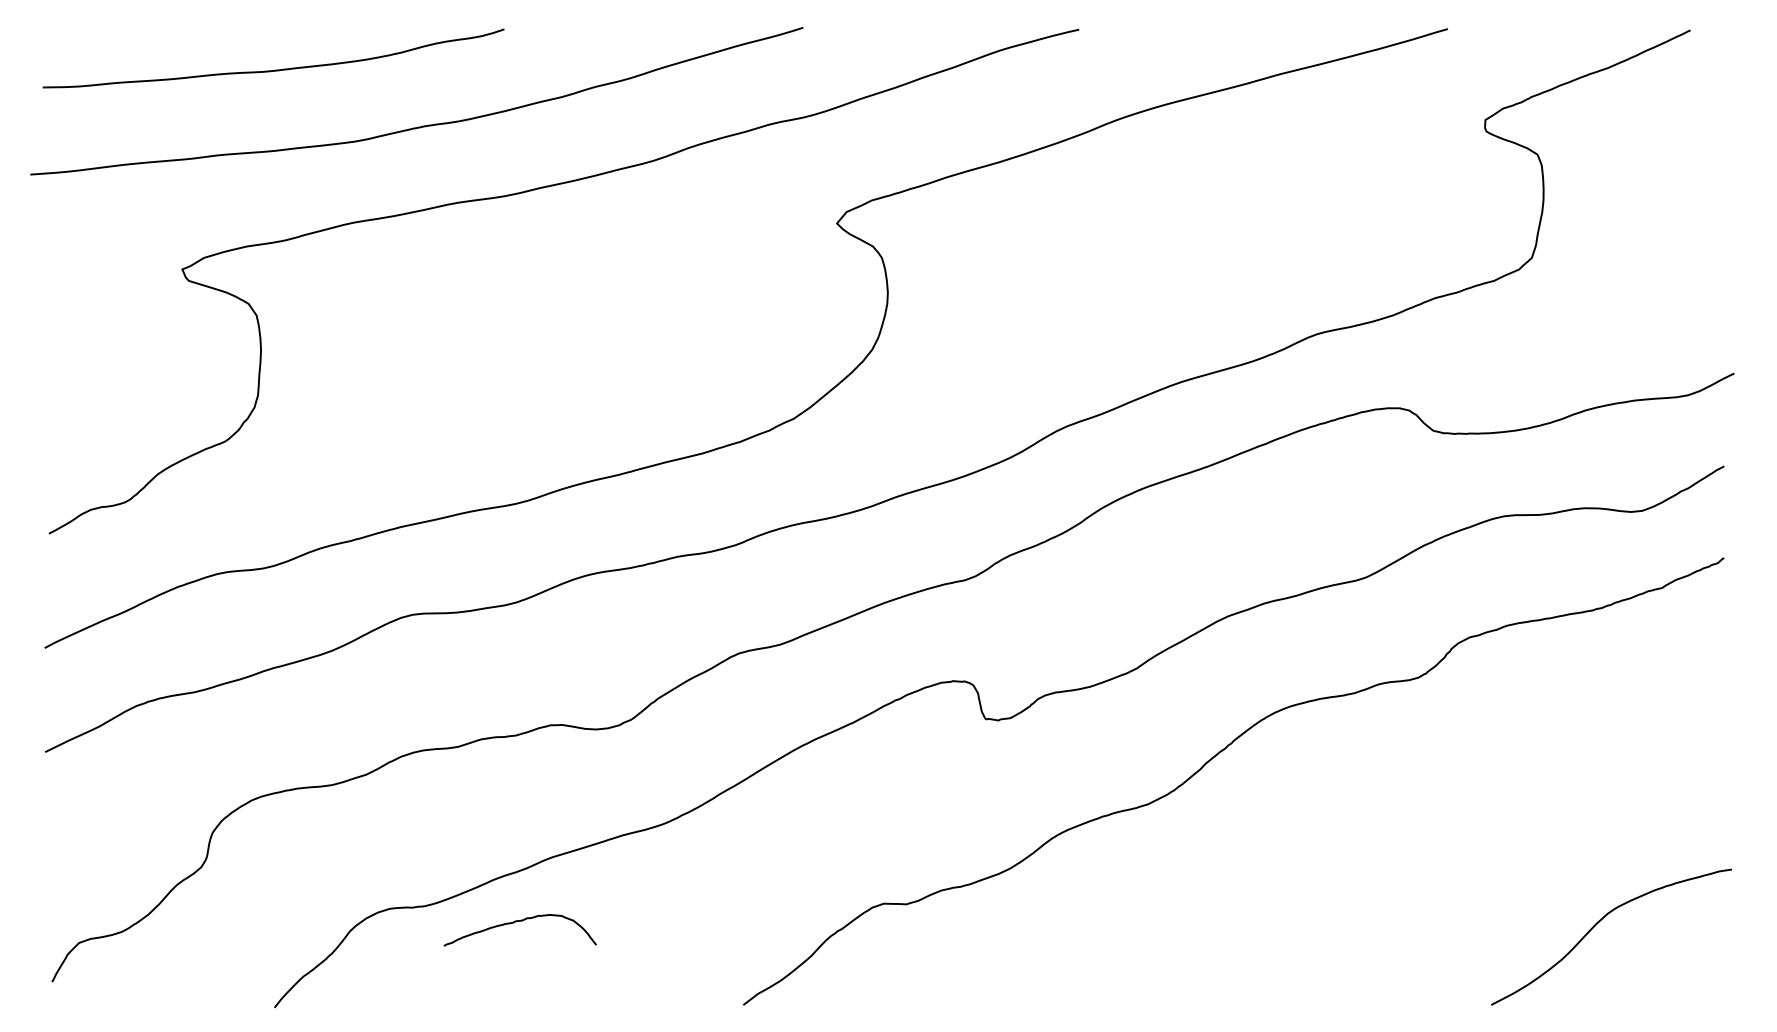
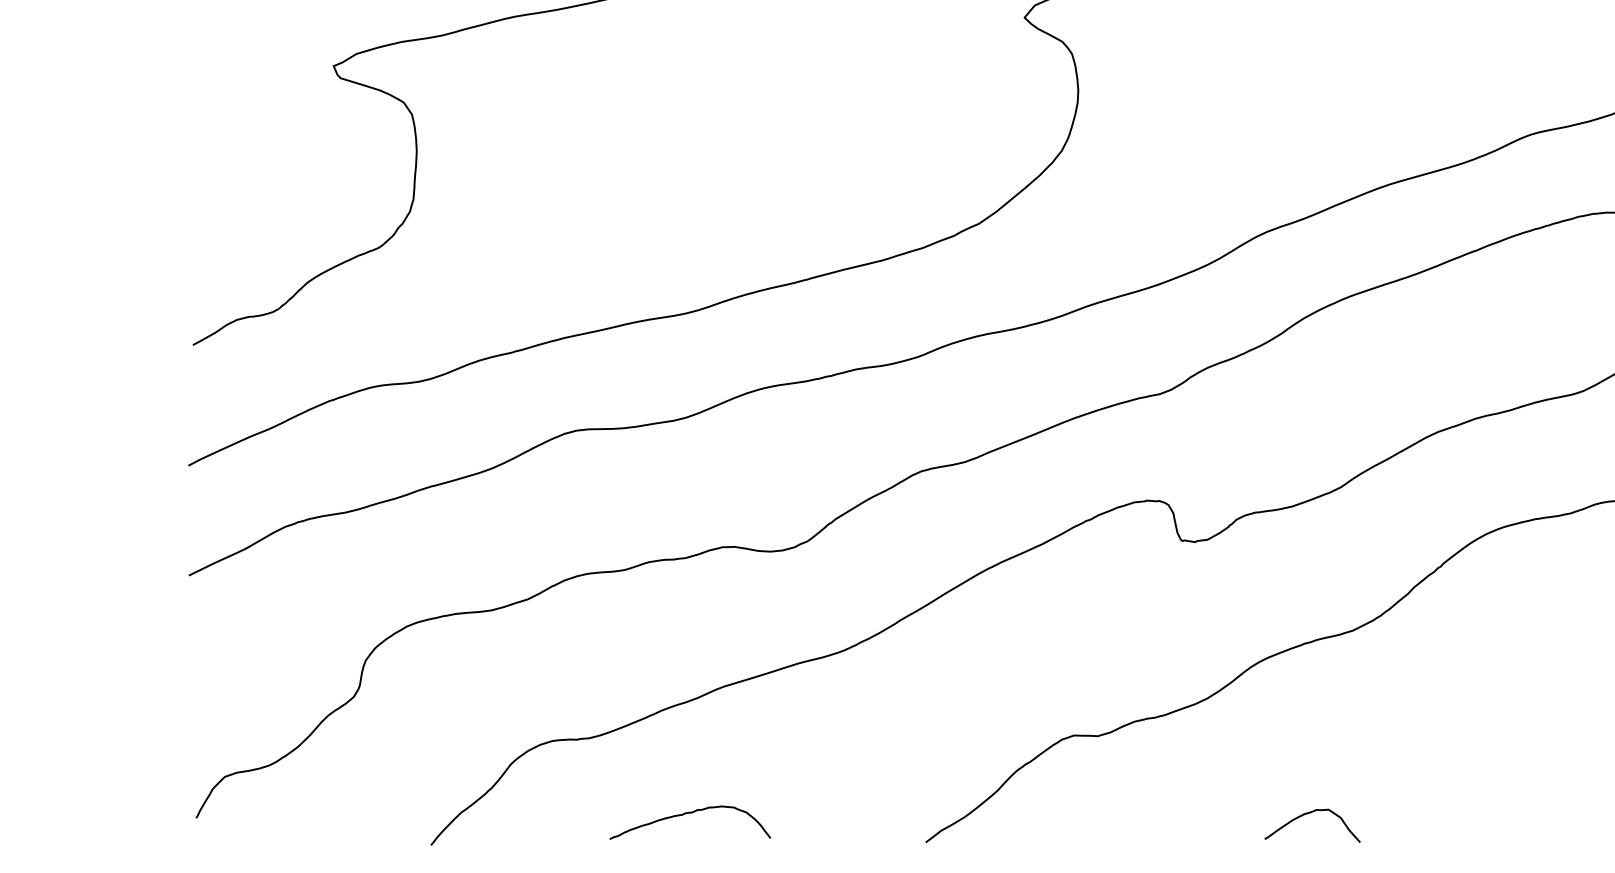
curve: (516, 922) -> (686, 814), moved
curve: (1105, 978) -> (1307, 814), added

